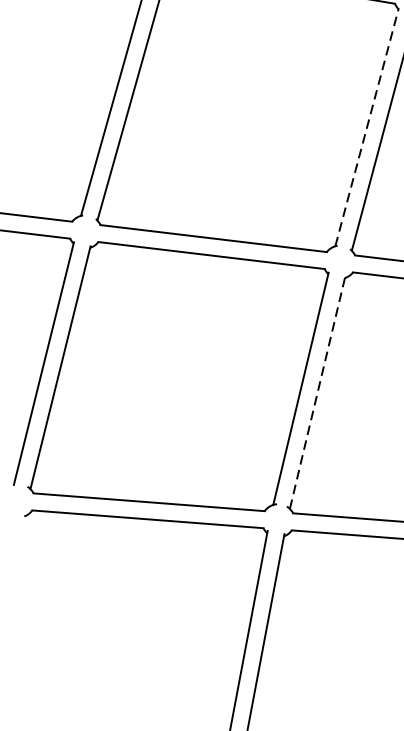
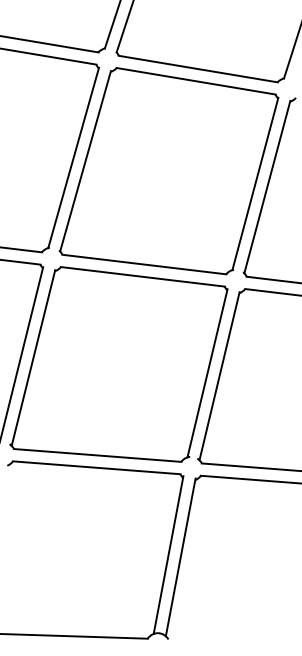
line: (367, 126) -> (255, 183), dashed -> solid
line: (317, 391) -> (219, 375), dashed -> solid

